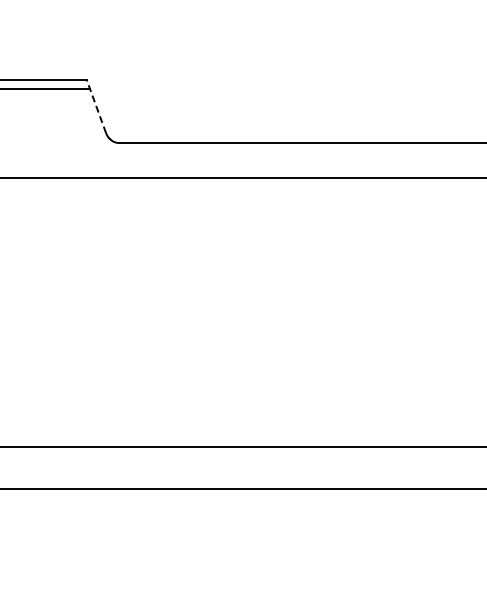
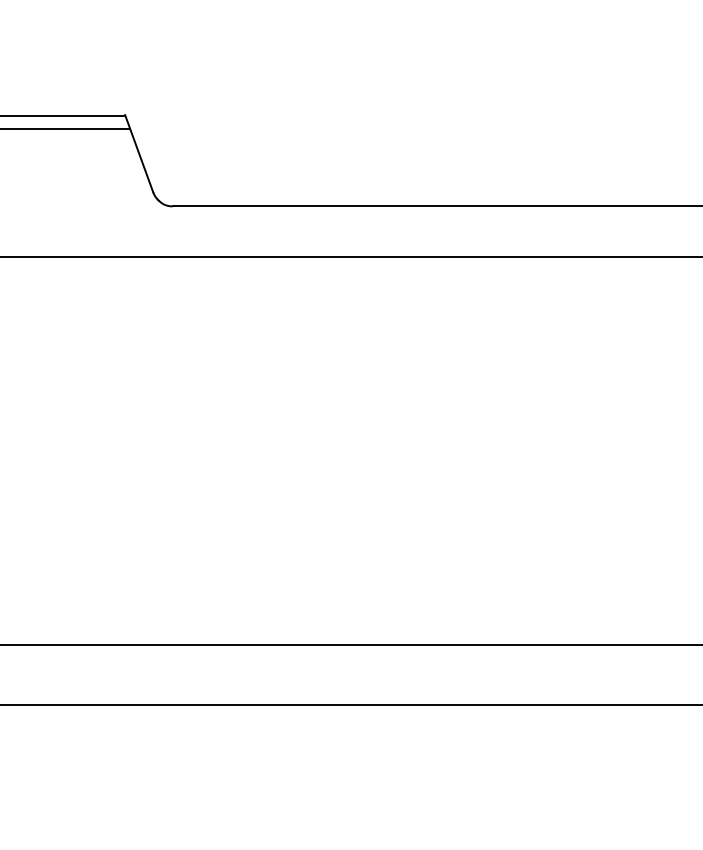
line: (96, 106) -> (139, 153), dashed -> solid

